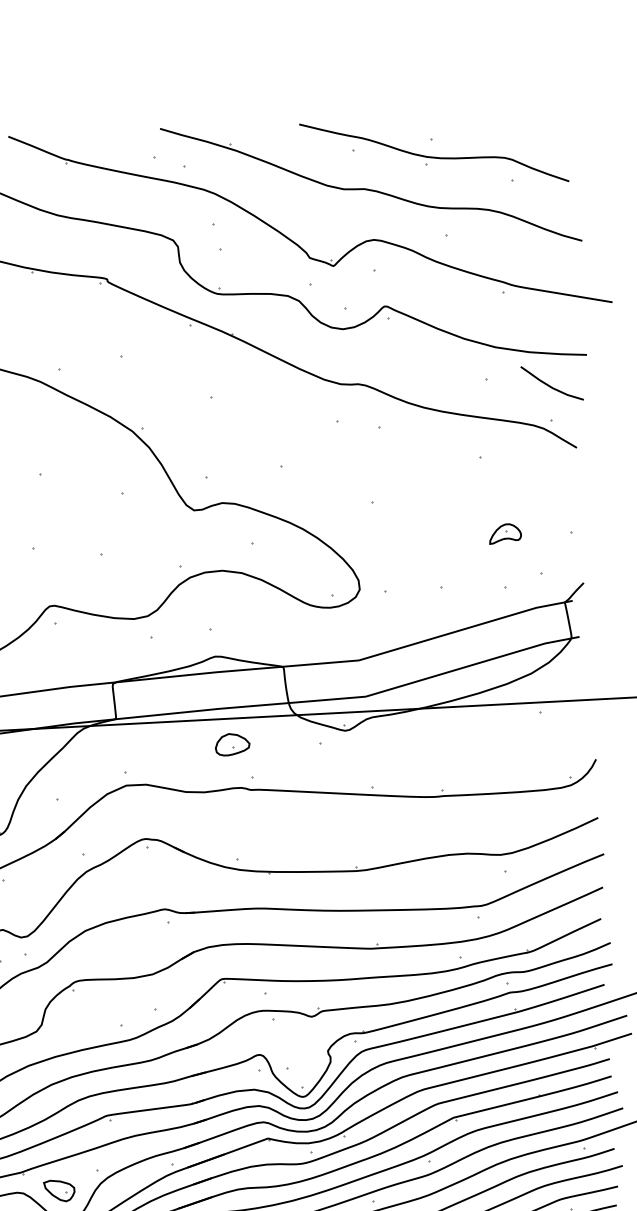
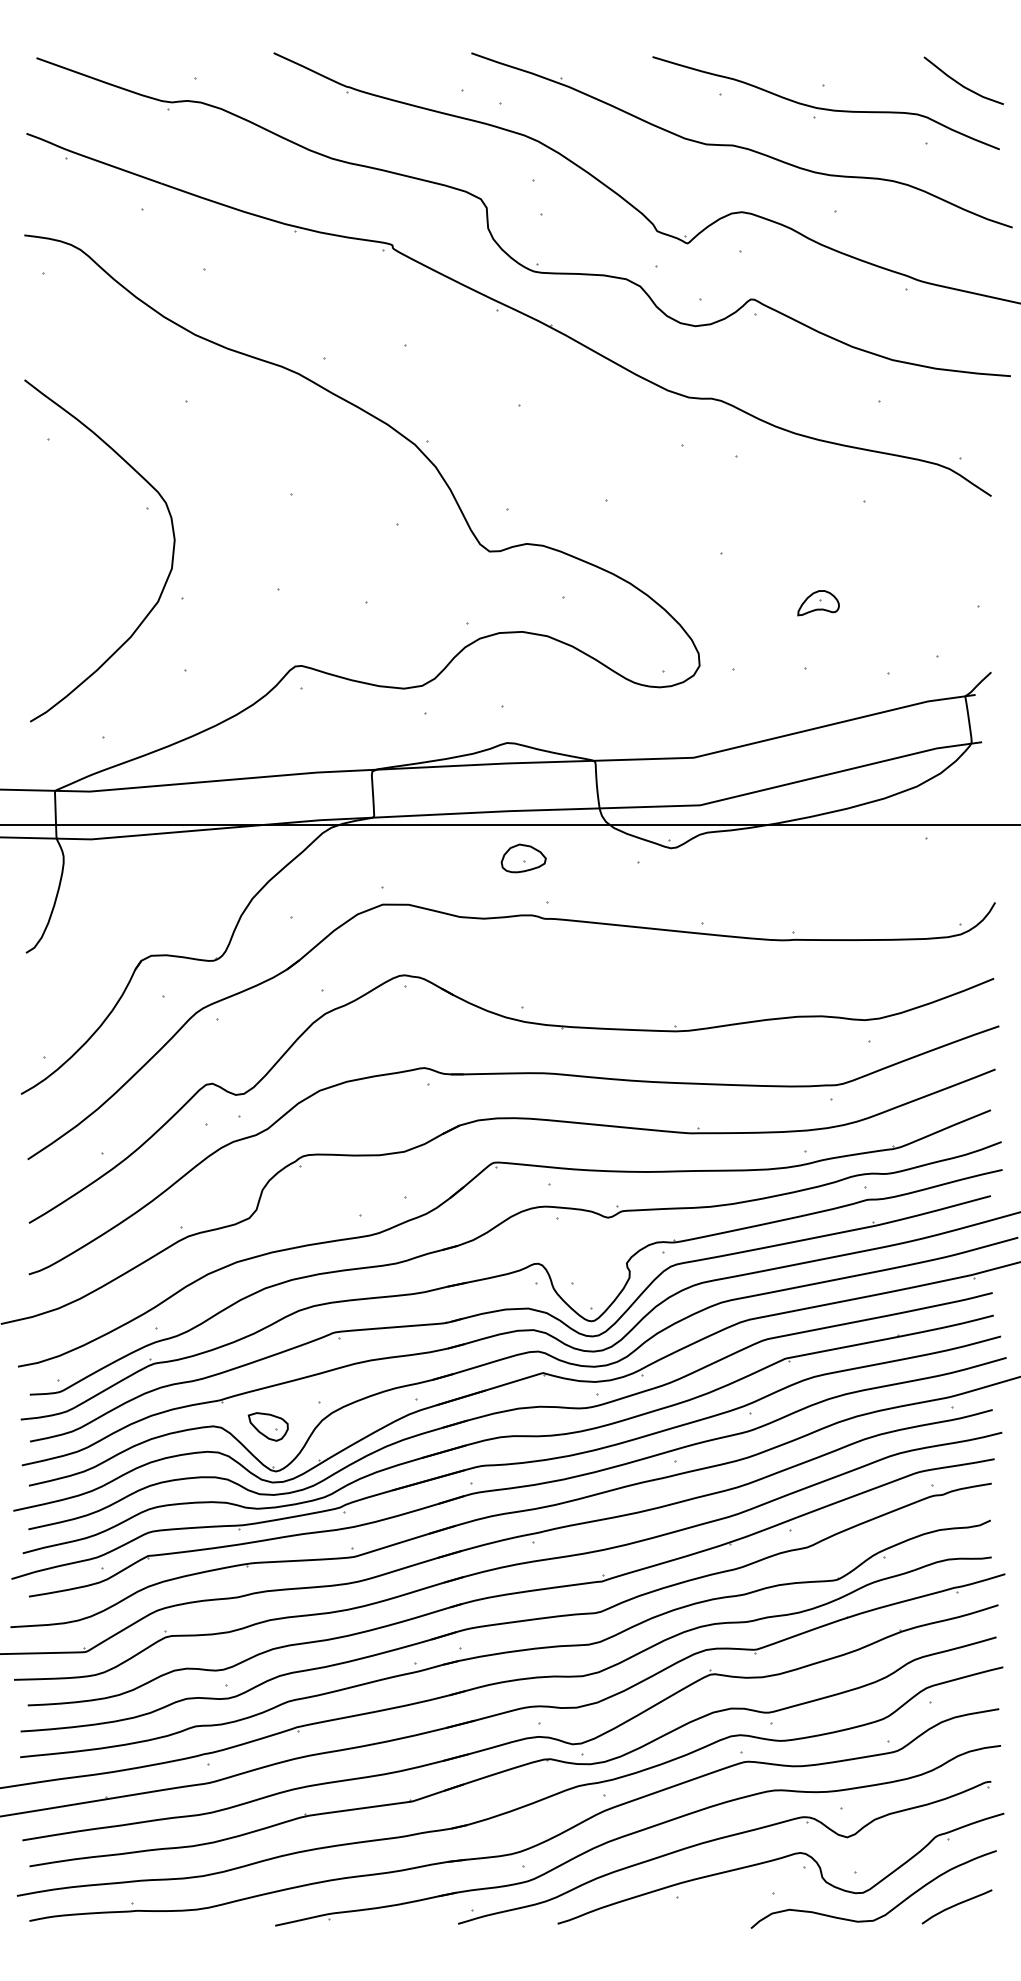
curve: (551, 386) -> (962, 84), moved
part: (505, 534) -> (818, 603), moved

